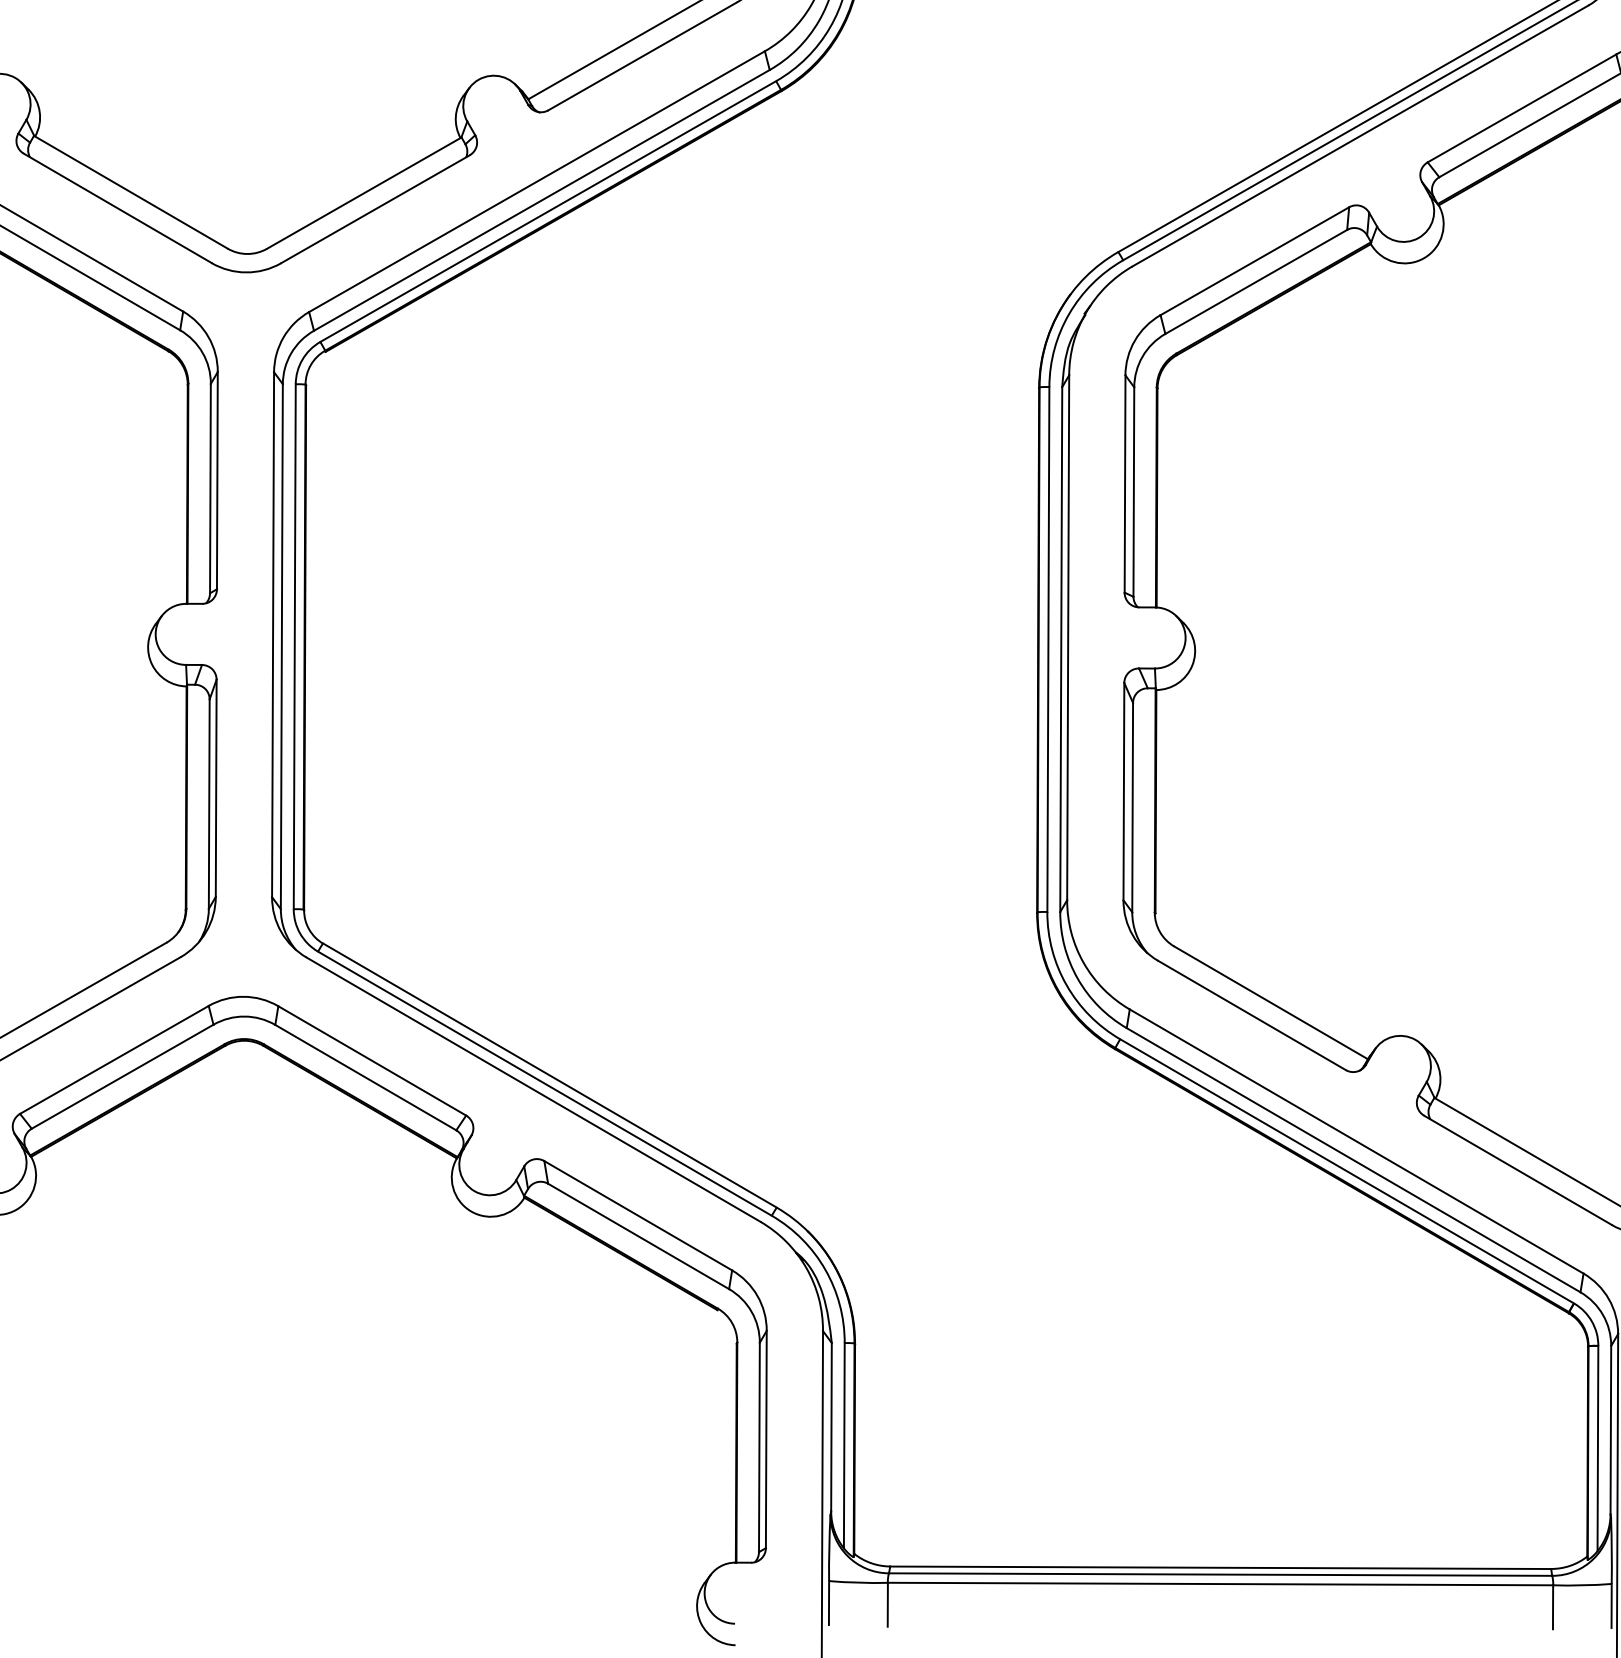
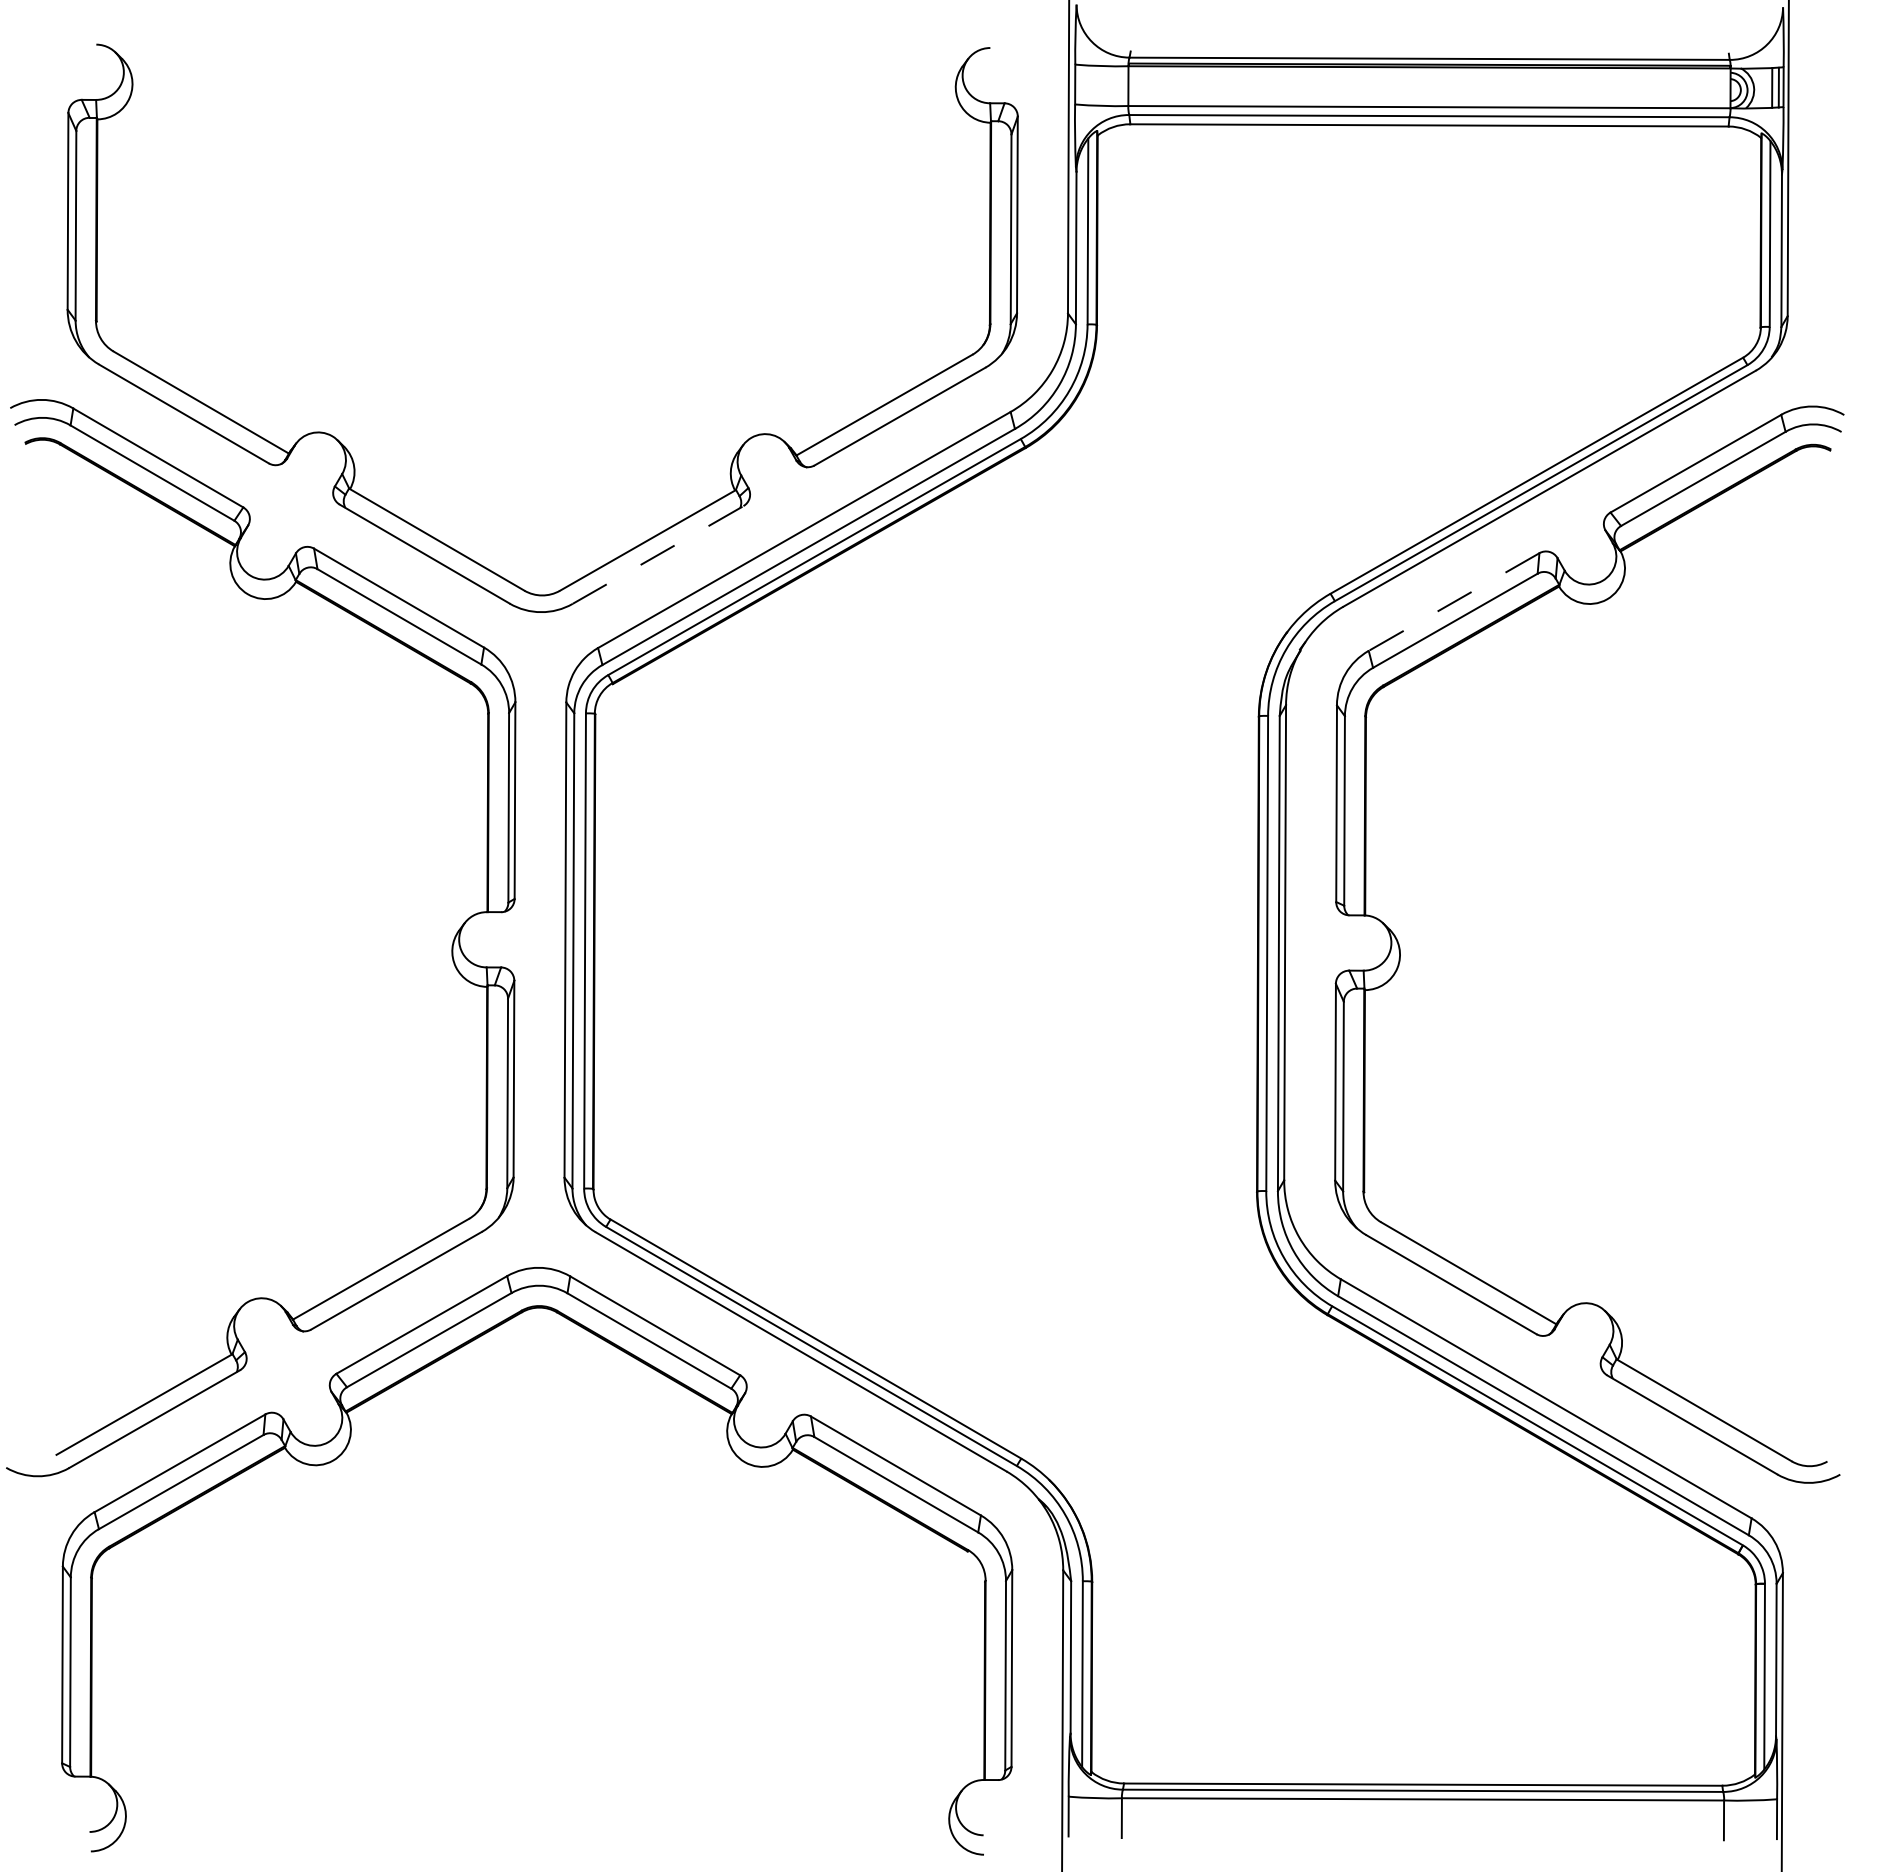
line: (375, 208) -> (658, 554), solid -> dashed
line: (1254, 261) -> (1453, 602), solid -> dashed

